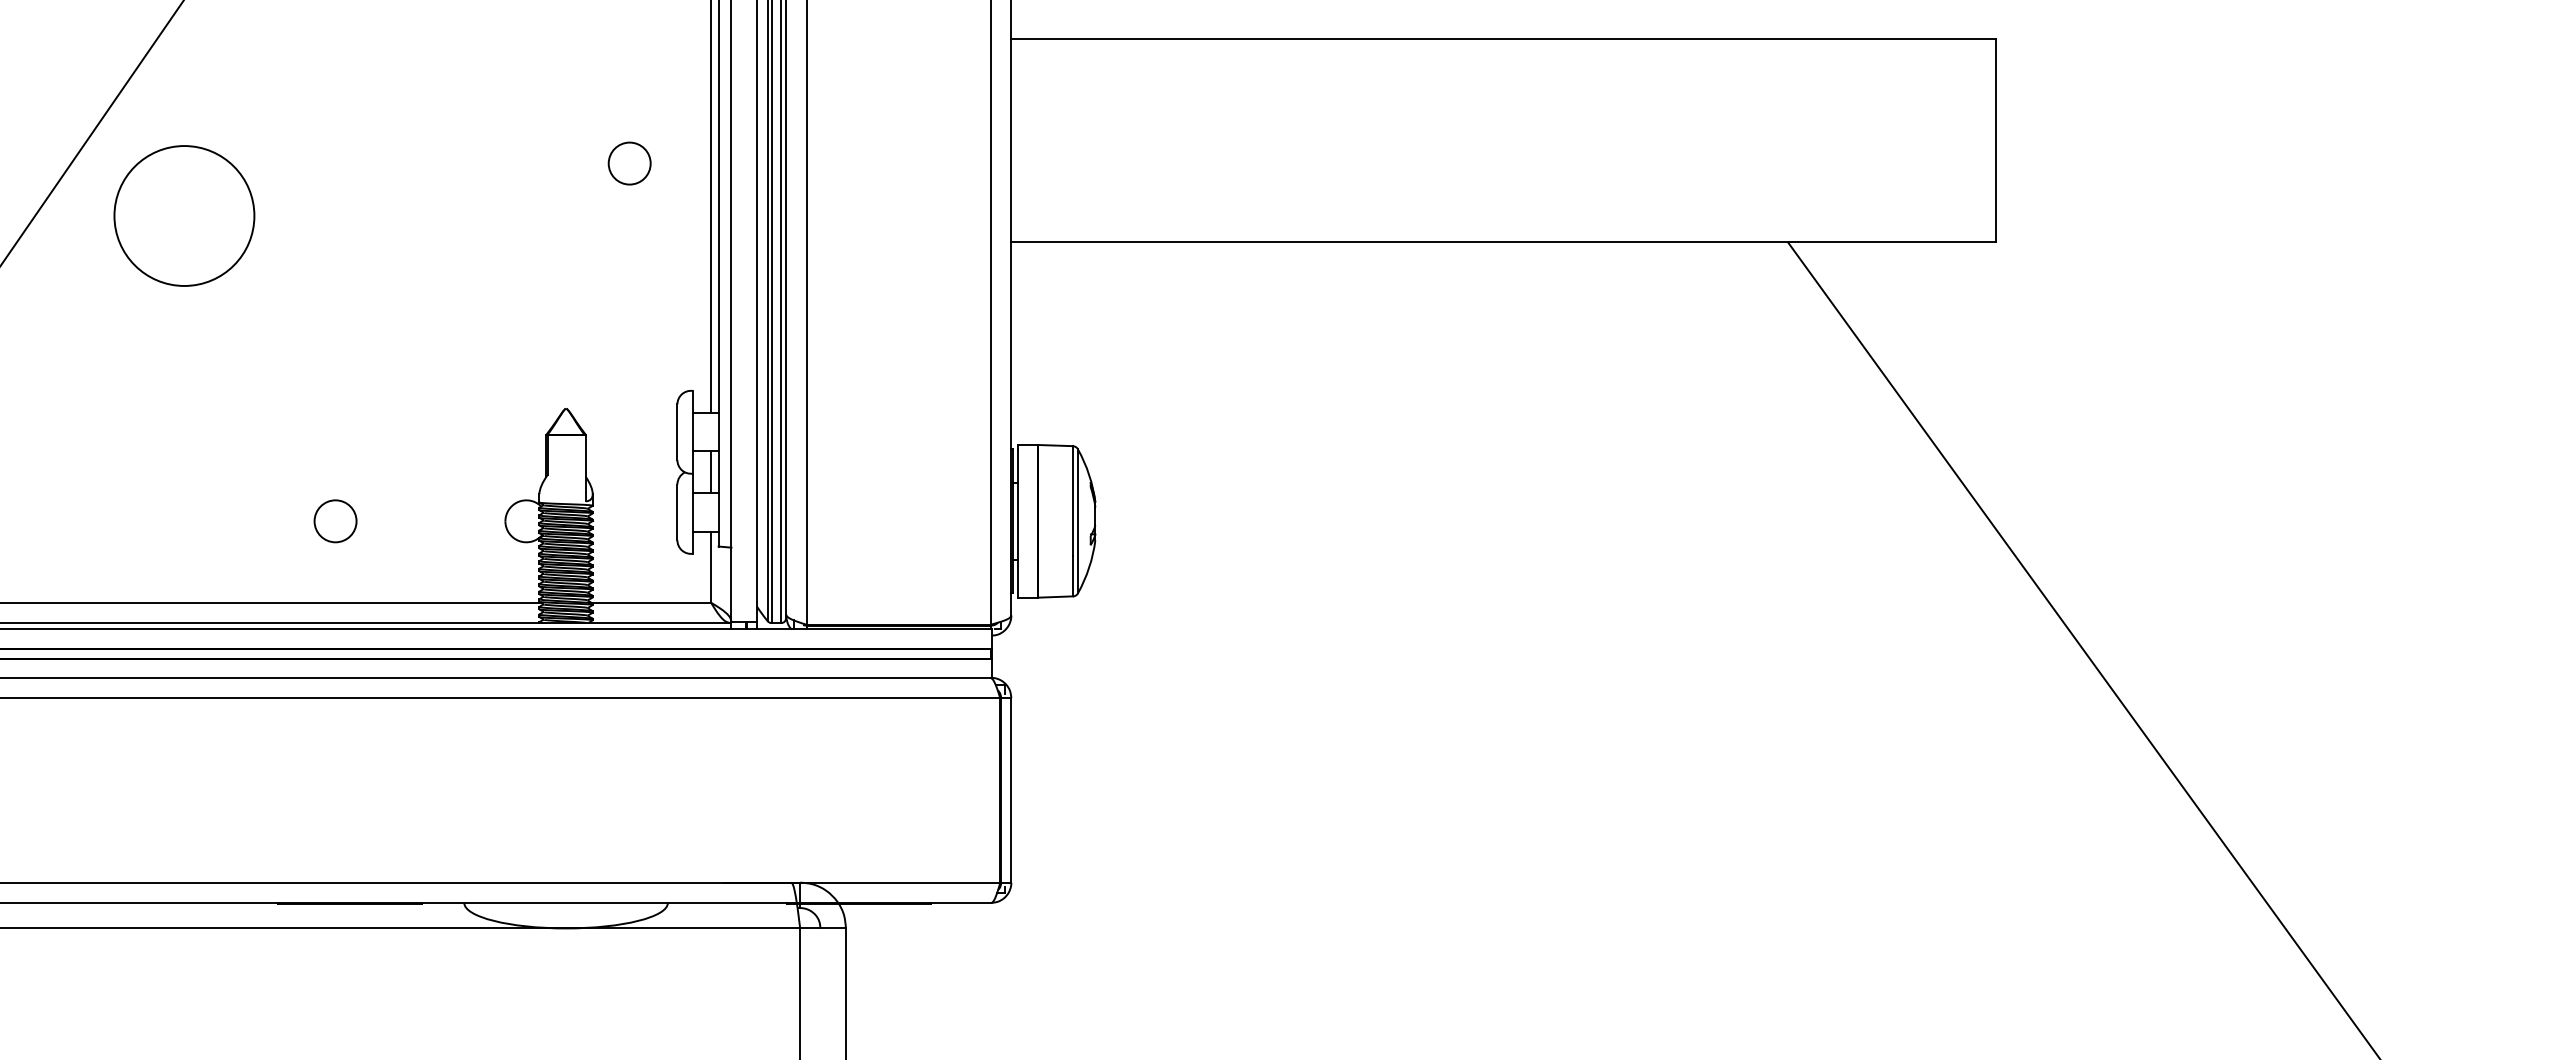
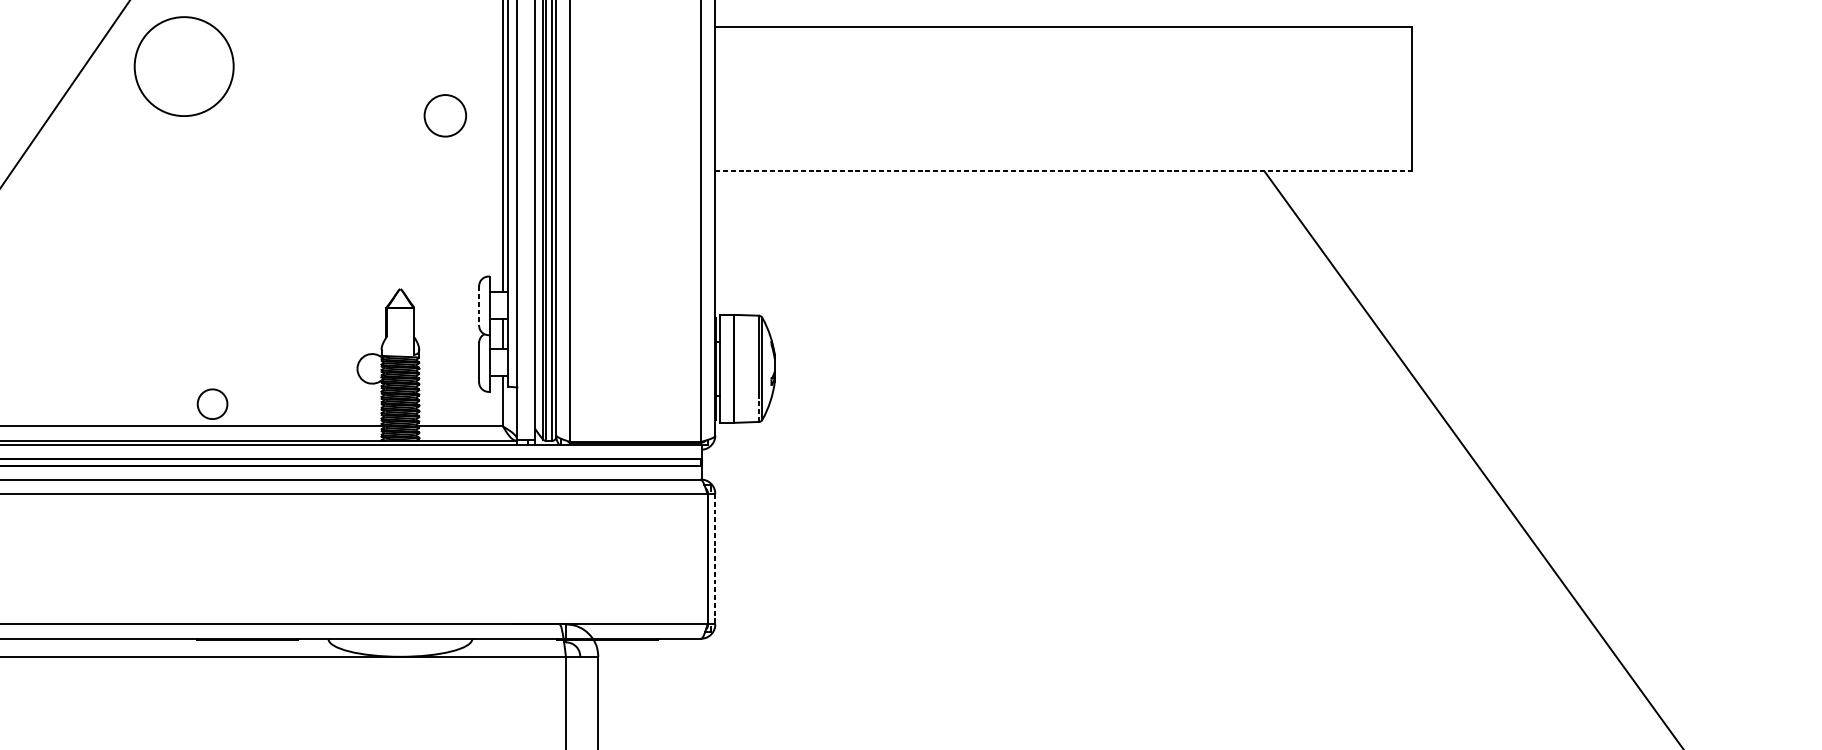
circle: (629, 163) -> (445, 115), size x1.4
circle: (184, 215) -> (184, 66), moved
line: (1504, 242) -> (1064, 171), solid -> dashed
line: (677, 432) -> (479, 306), solid -> dashed
circle: (335, 521) -> (212, 404), moved
line: (1072, 575) -> (758, 407), solid -> dashed
line: (1011, 790) -> (715, 559), solid -> dashed

